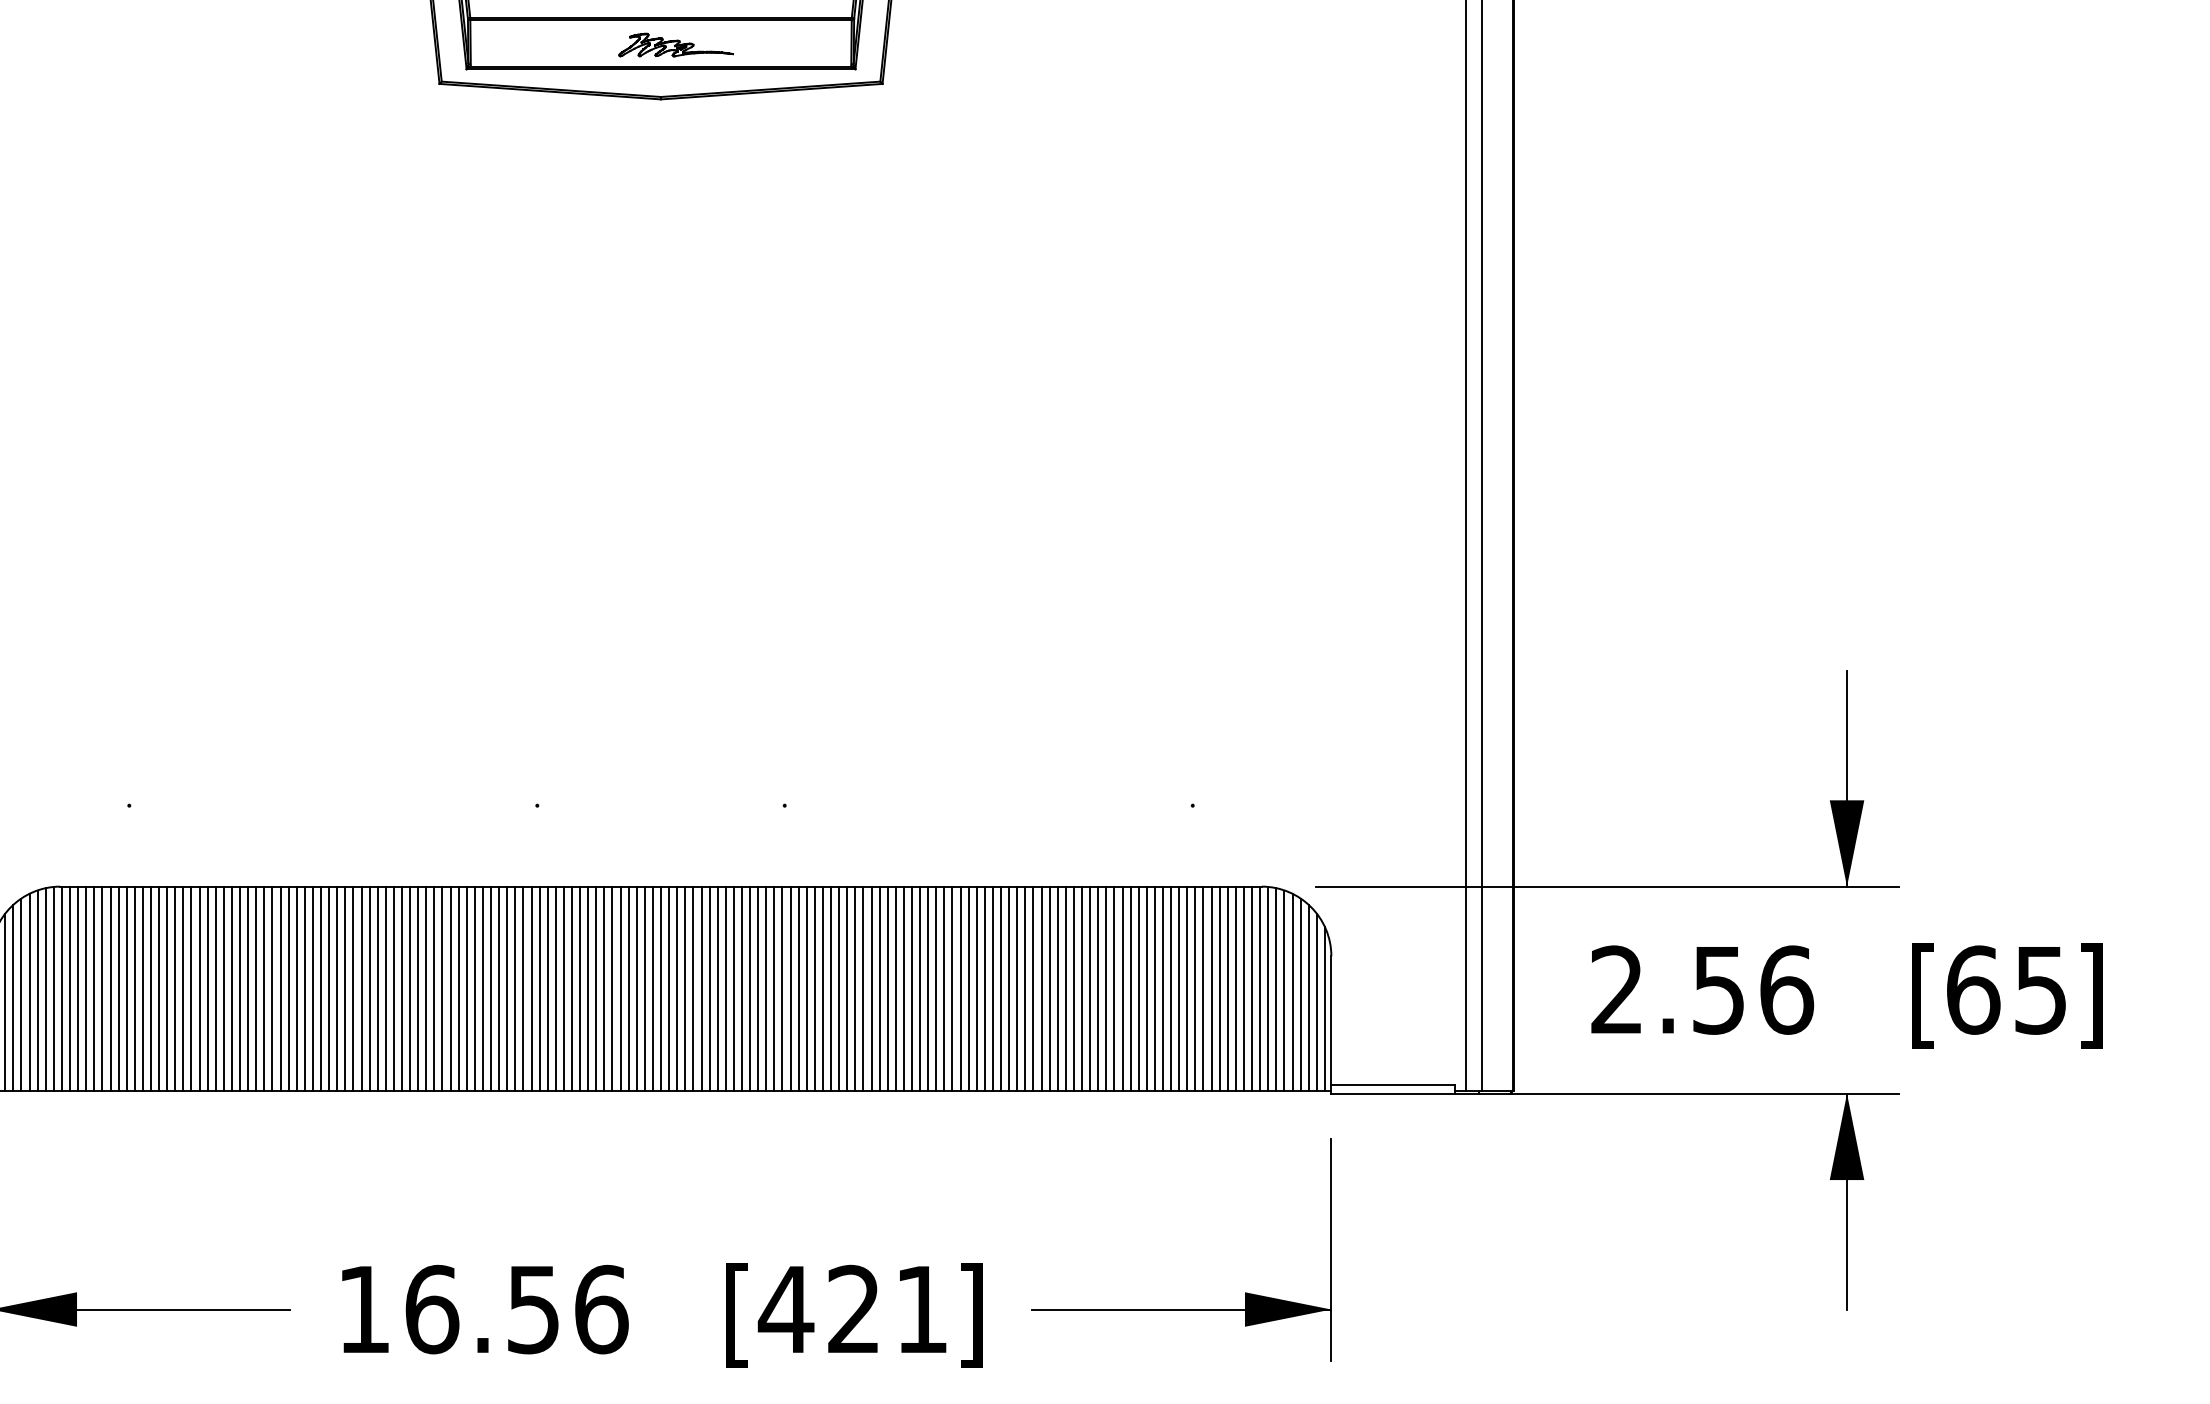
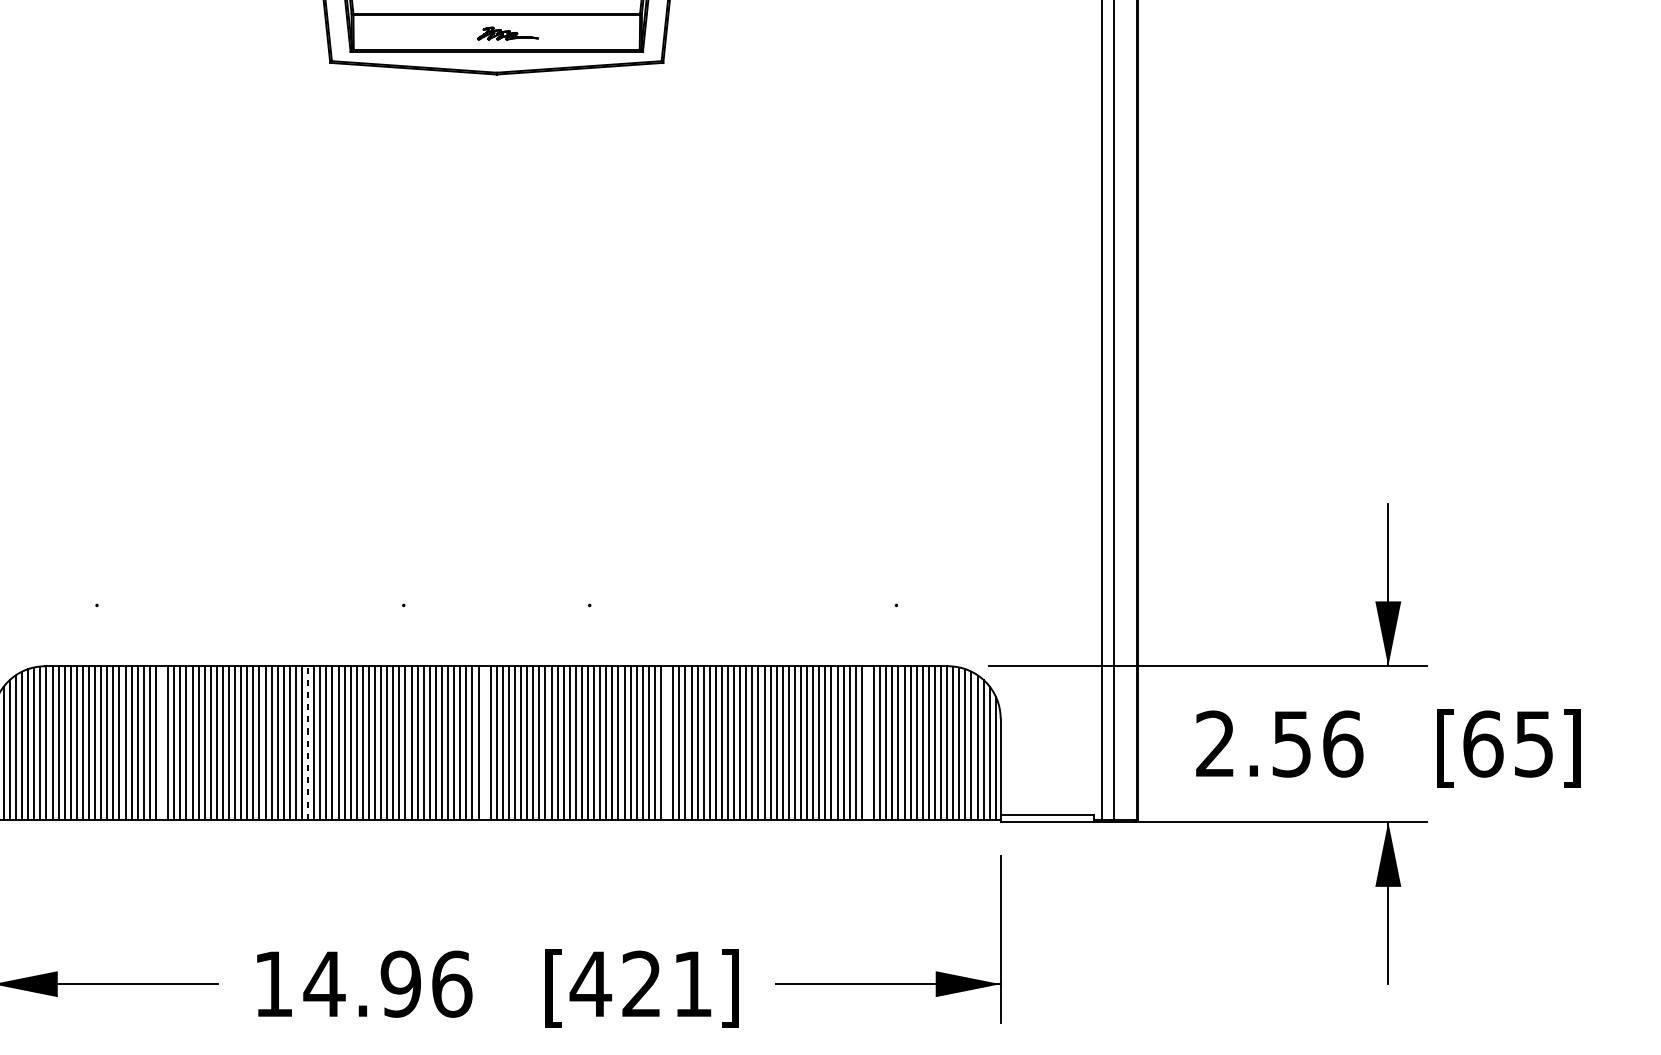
part: (675, 44) -> (507, 33), size x0.7
line: (215, 988) -> (161, 742), removed
line: (410, 988) -> (308, 742), solid -> dashed
line: (644, 988) -> (484, 742), removed
line: (887, 988) -> (667, 742), removed
line: (1154, 988) -> (867, 742), removed
text: (481, 1309) -> (361, 984), 16.56 -> 14.96

